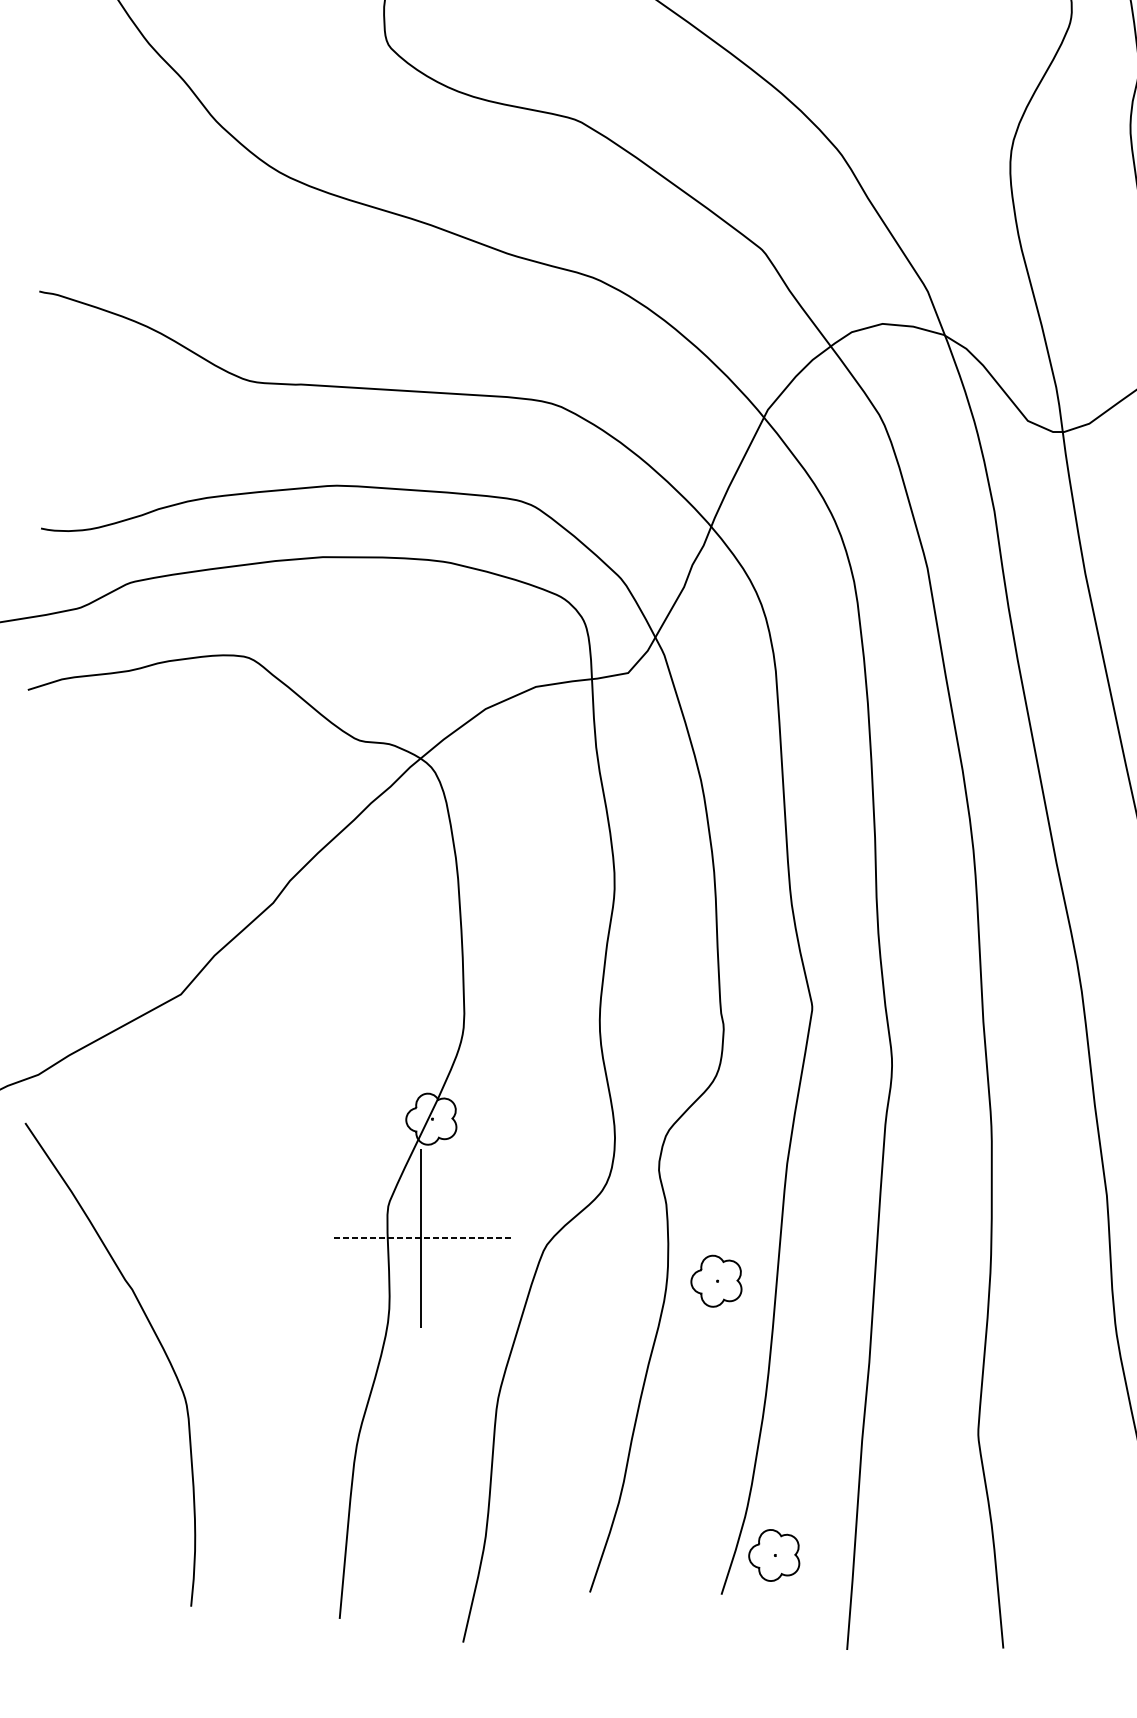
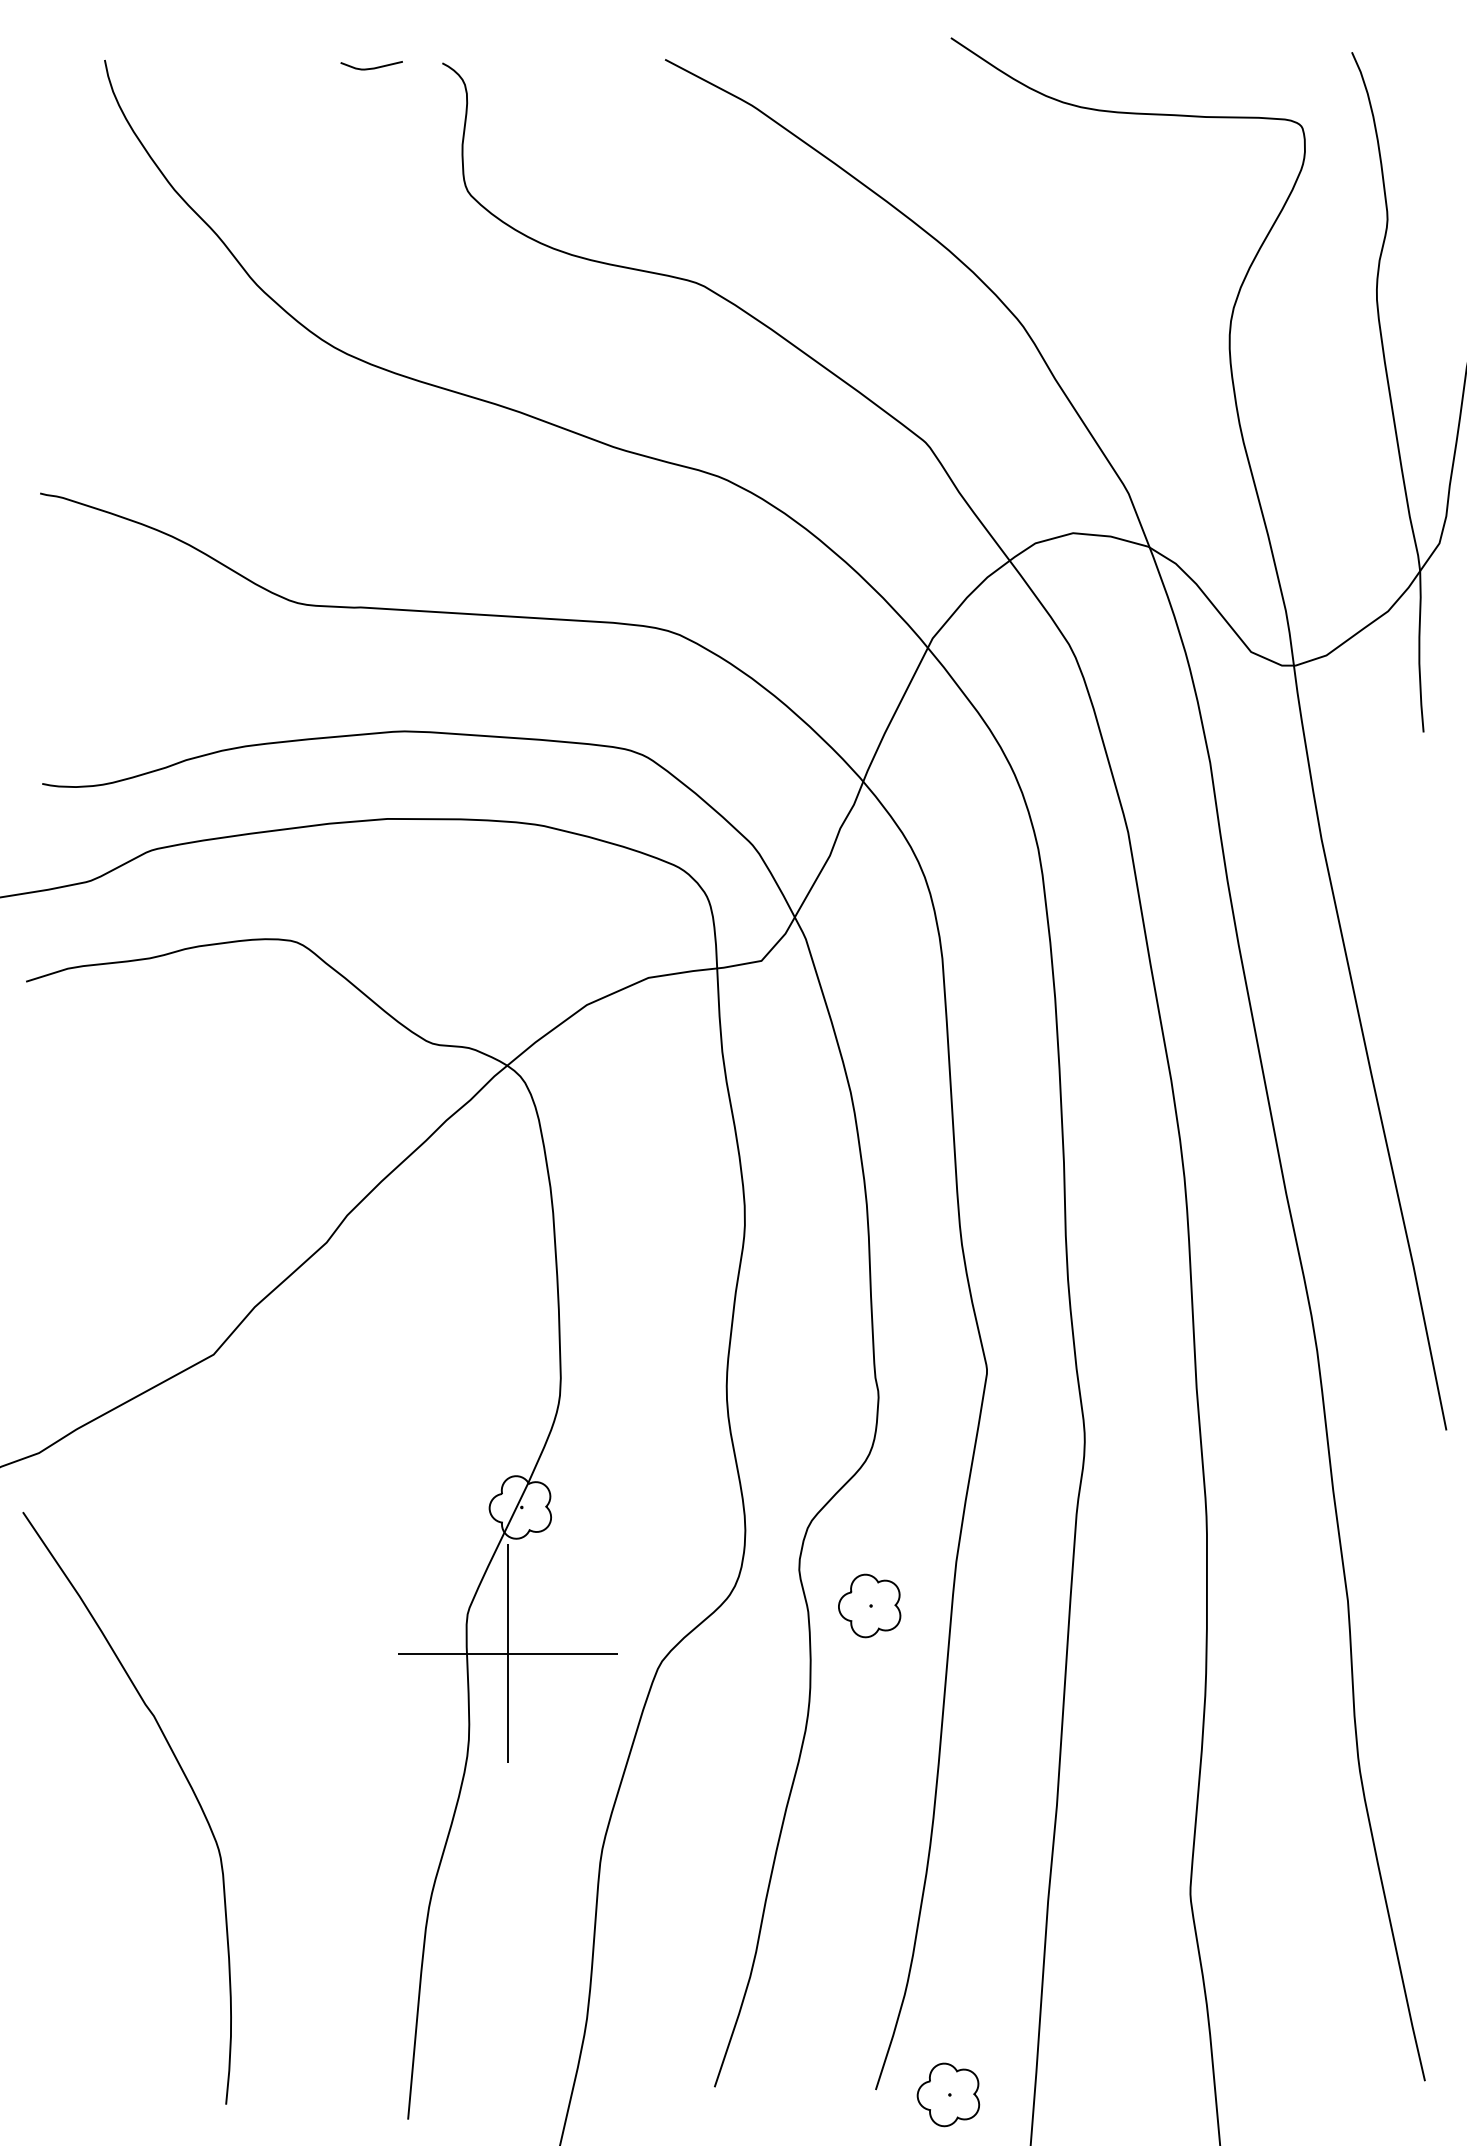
line: (421, 1238) -> (508, 1653), dashed -> solid
part: (716, 1280) -> (869, 1605), moved
part: (774, 1555) -> (948, 2094), moved

